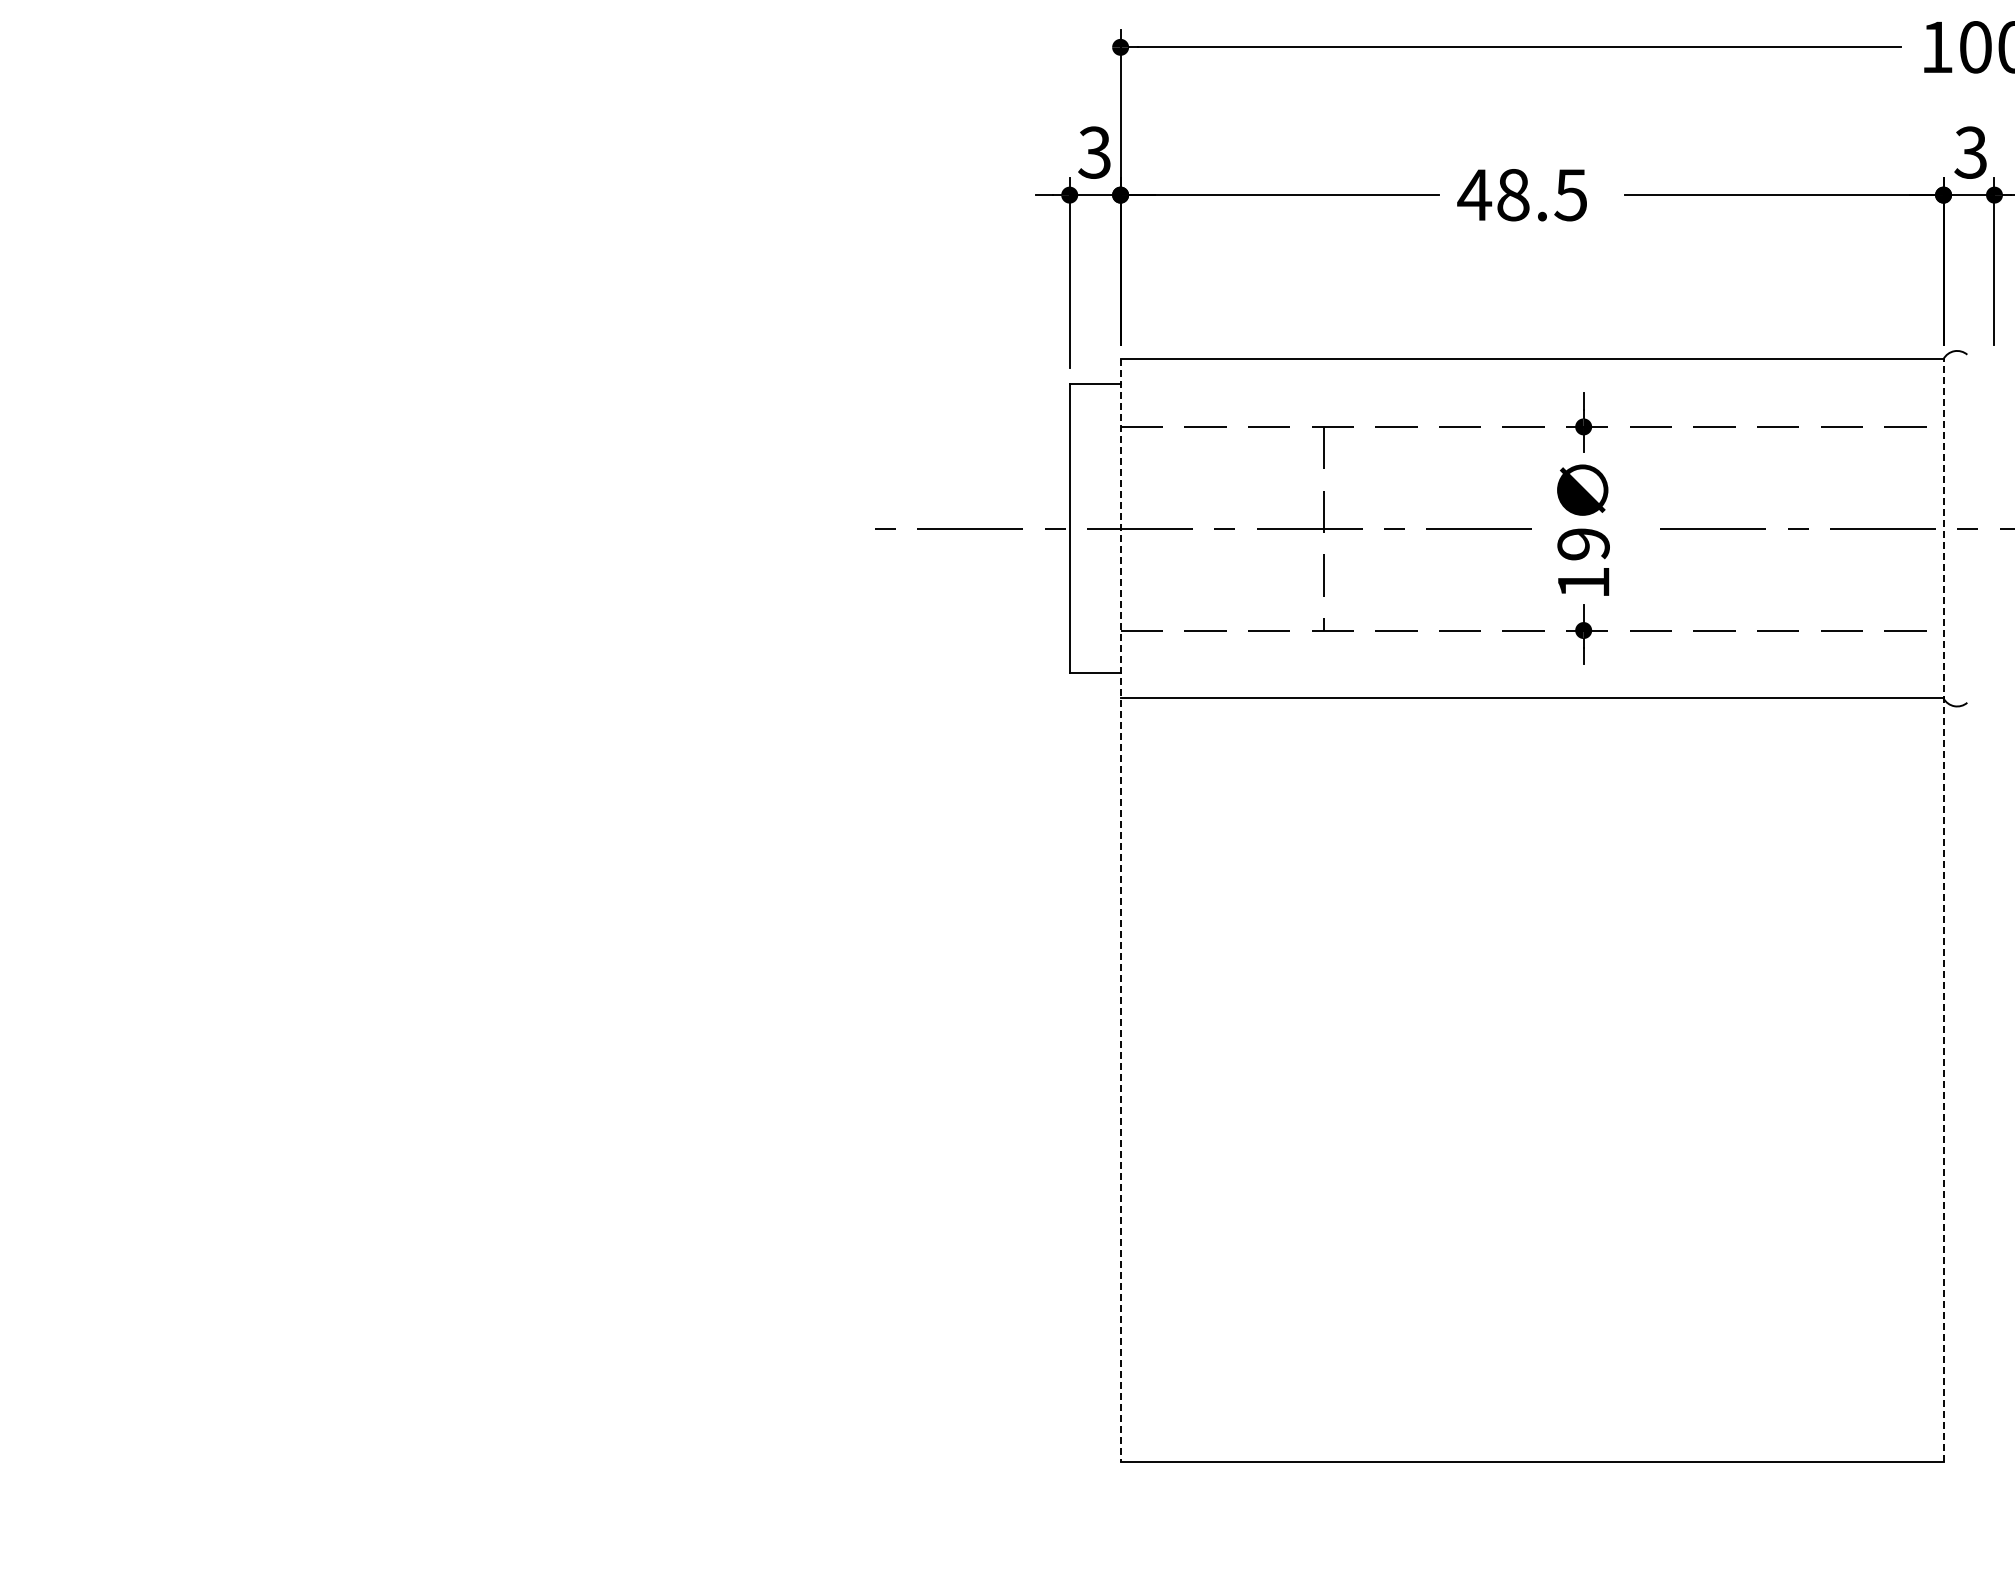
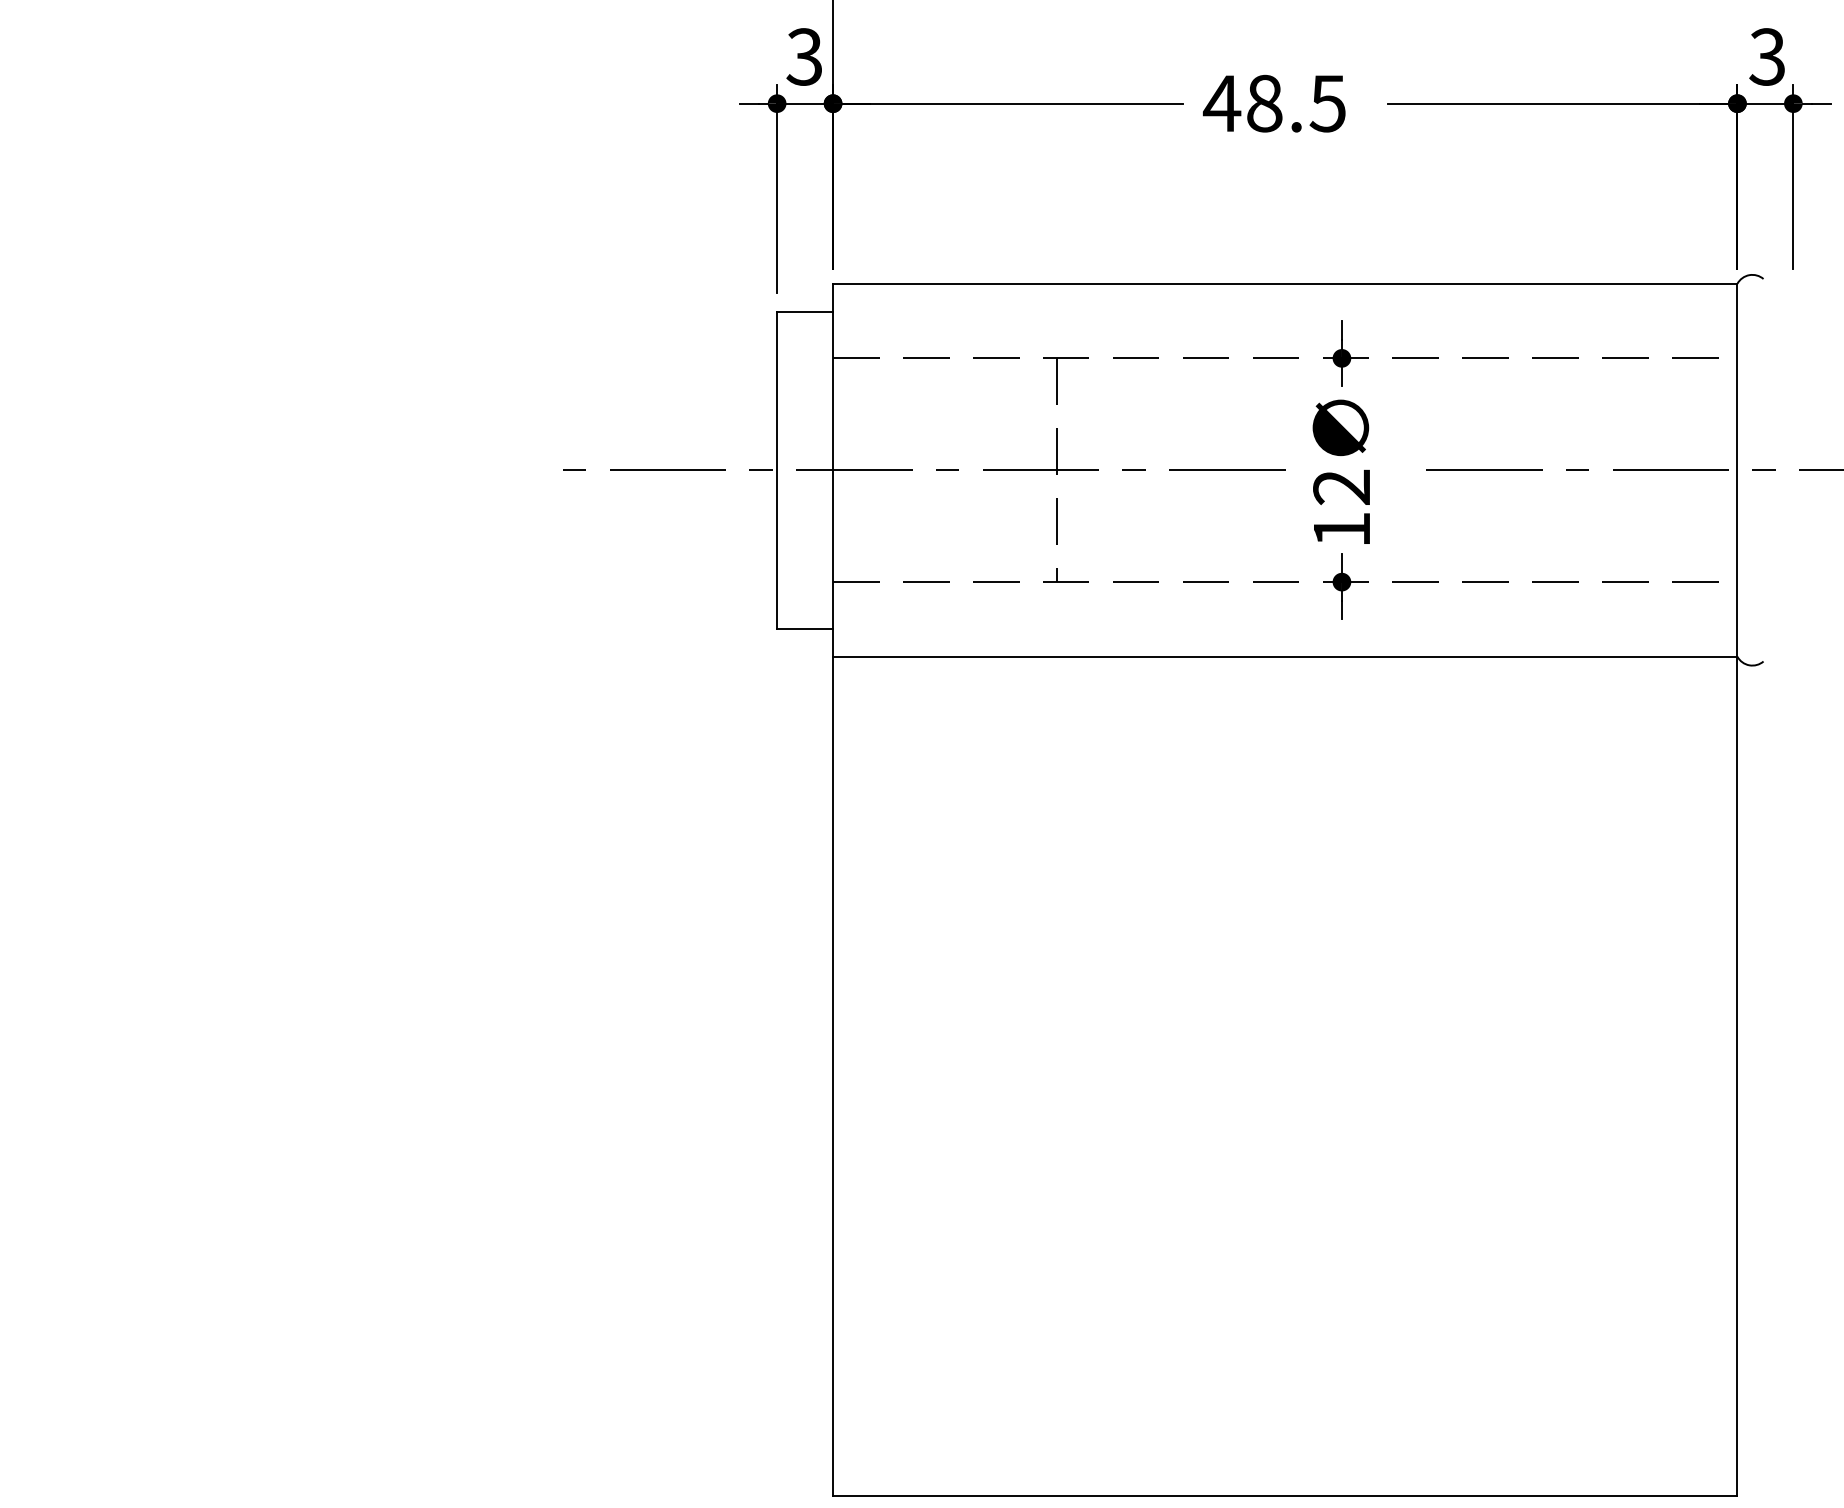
text: (1583, 544) -> (1341, 487), 19 -> 12
line: (1943, 910) -> (1737, 889), dashed -> solid
line: (1120, 911) -> (832, 890), dashed -> solid

